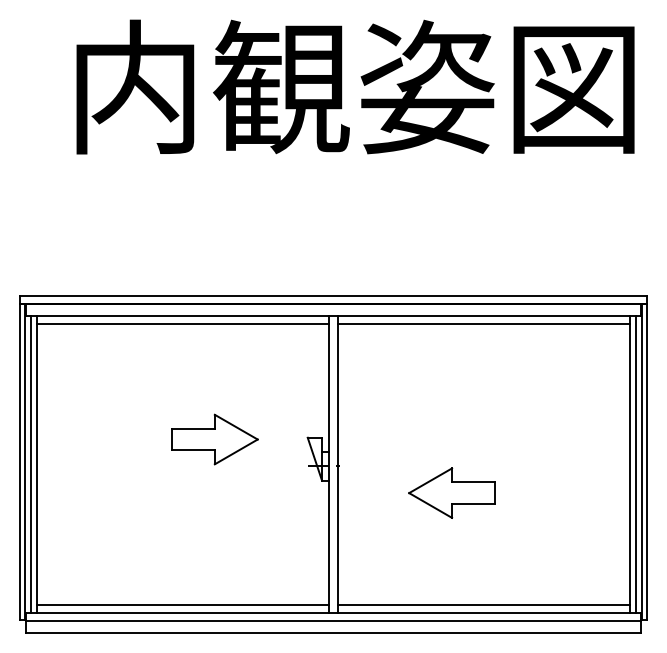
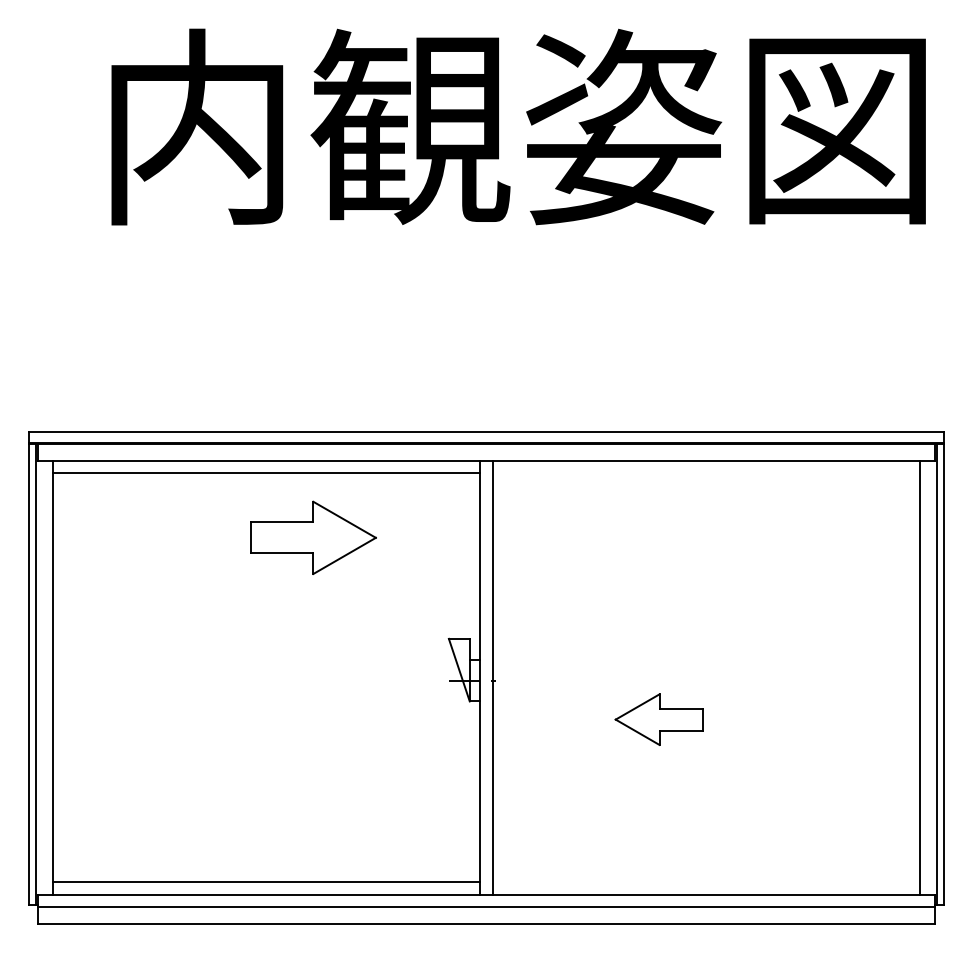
line: (483, 324) -> (705, 473), removed
part: (214, 439) -> (312, 537), moved
line: (30, 464) -> (44, 677), removed
line: (636, 464) -> (928, 677), removed
part: (451, 492) -> (658, 718), size x0.7
line: (483, 604) -> (705, 882), removed

